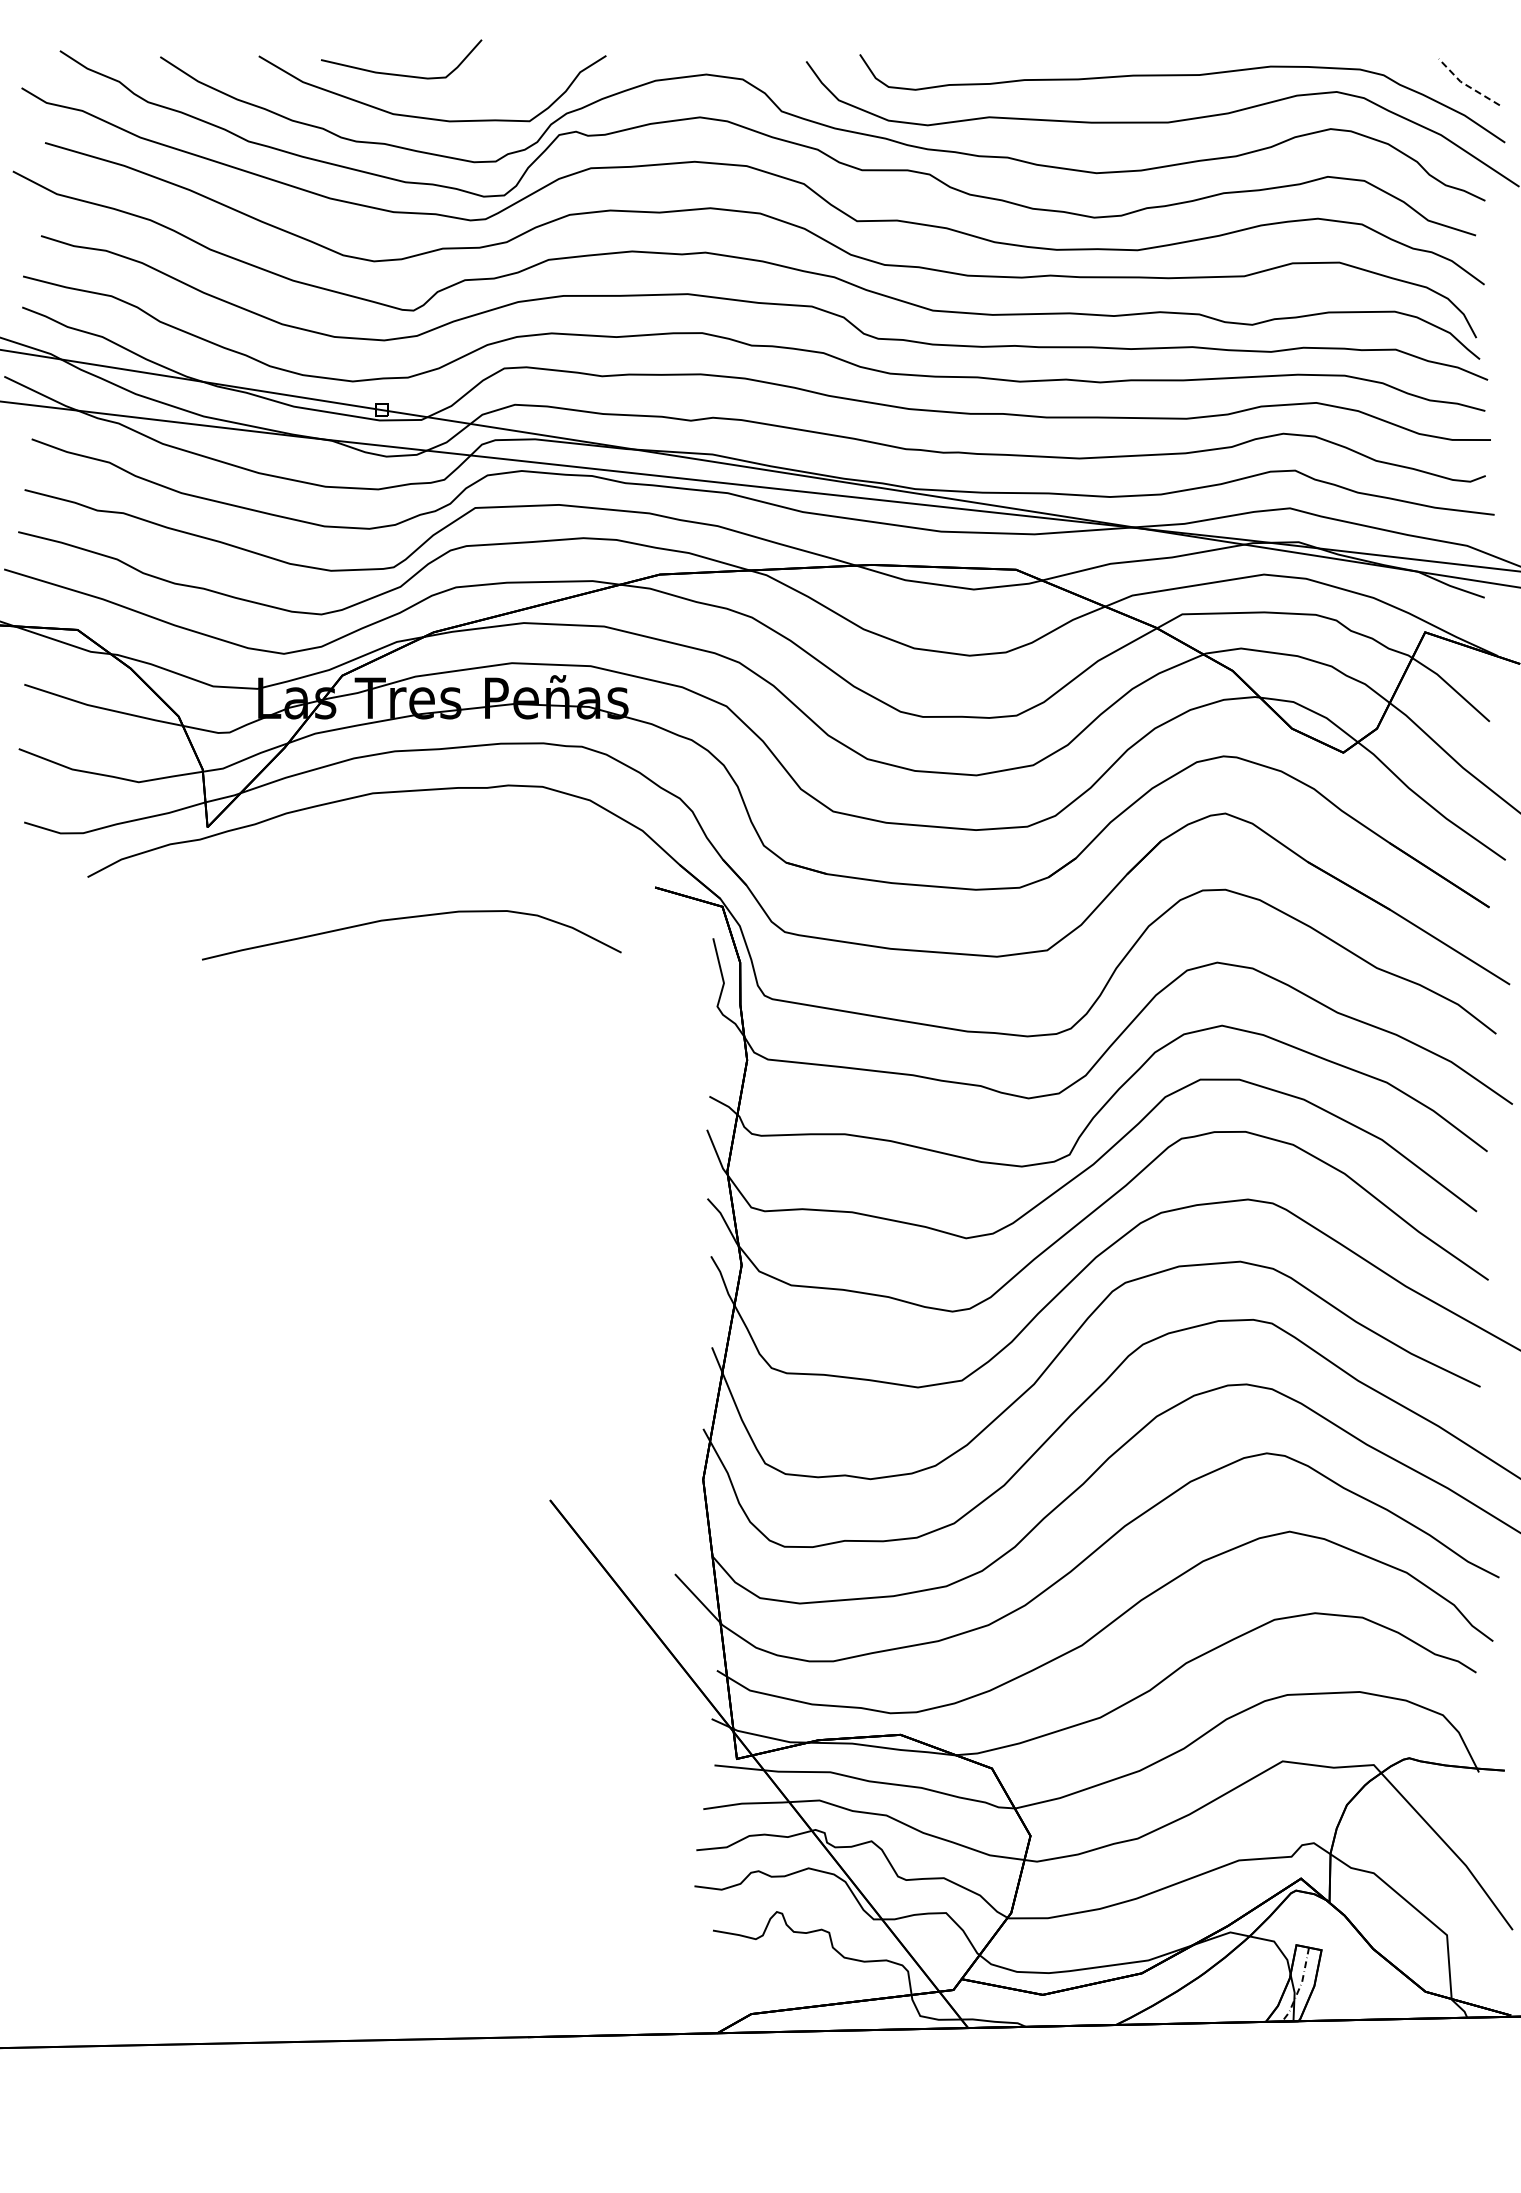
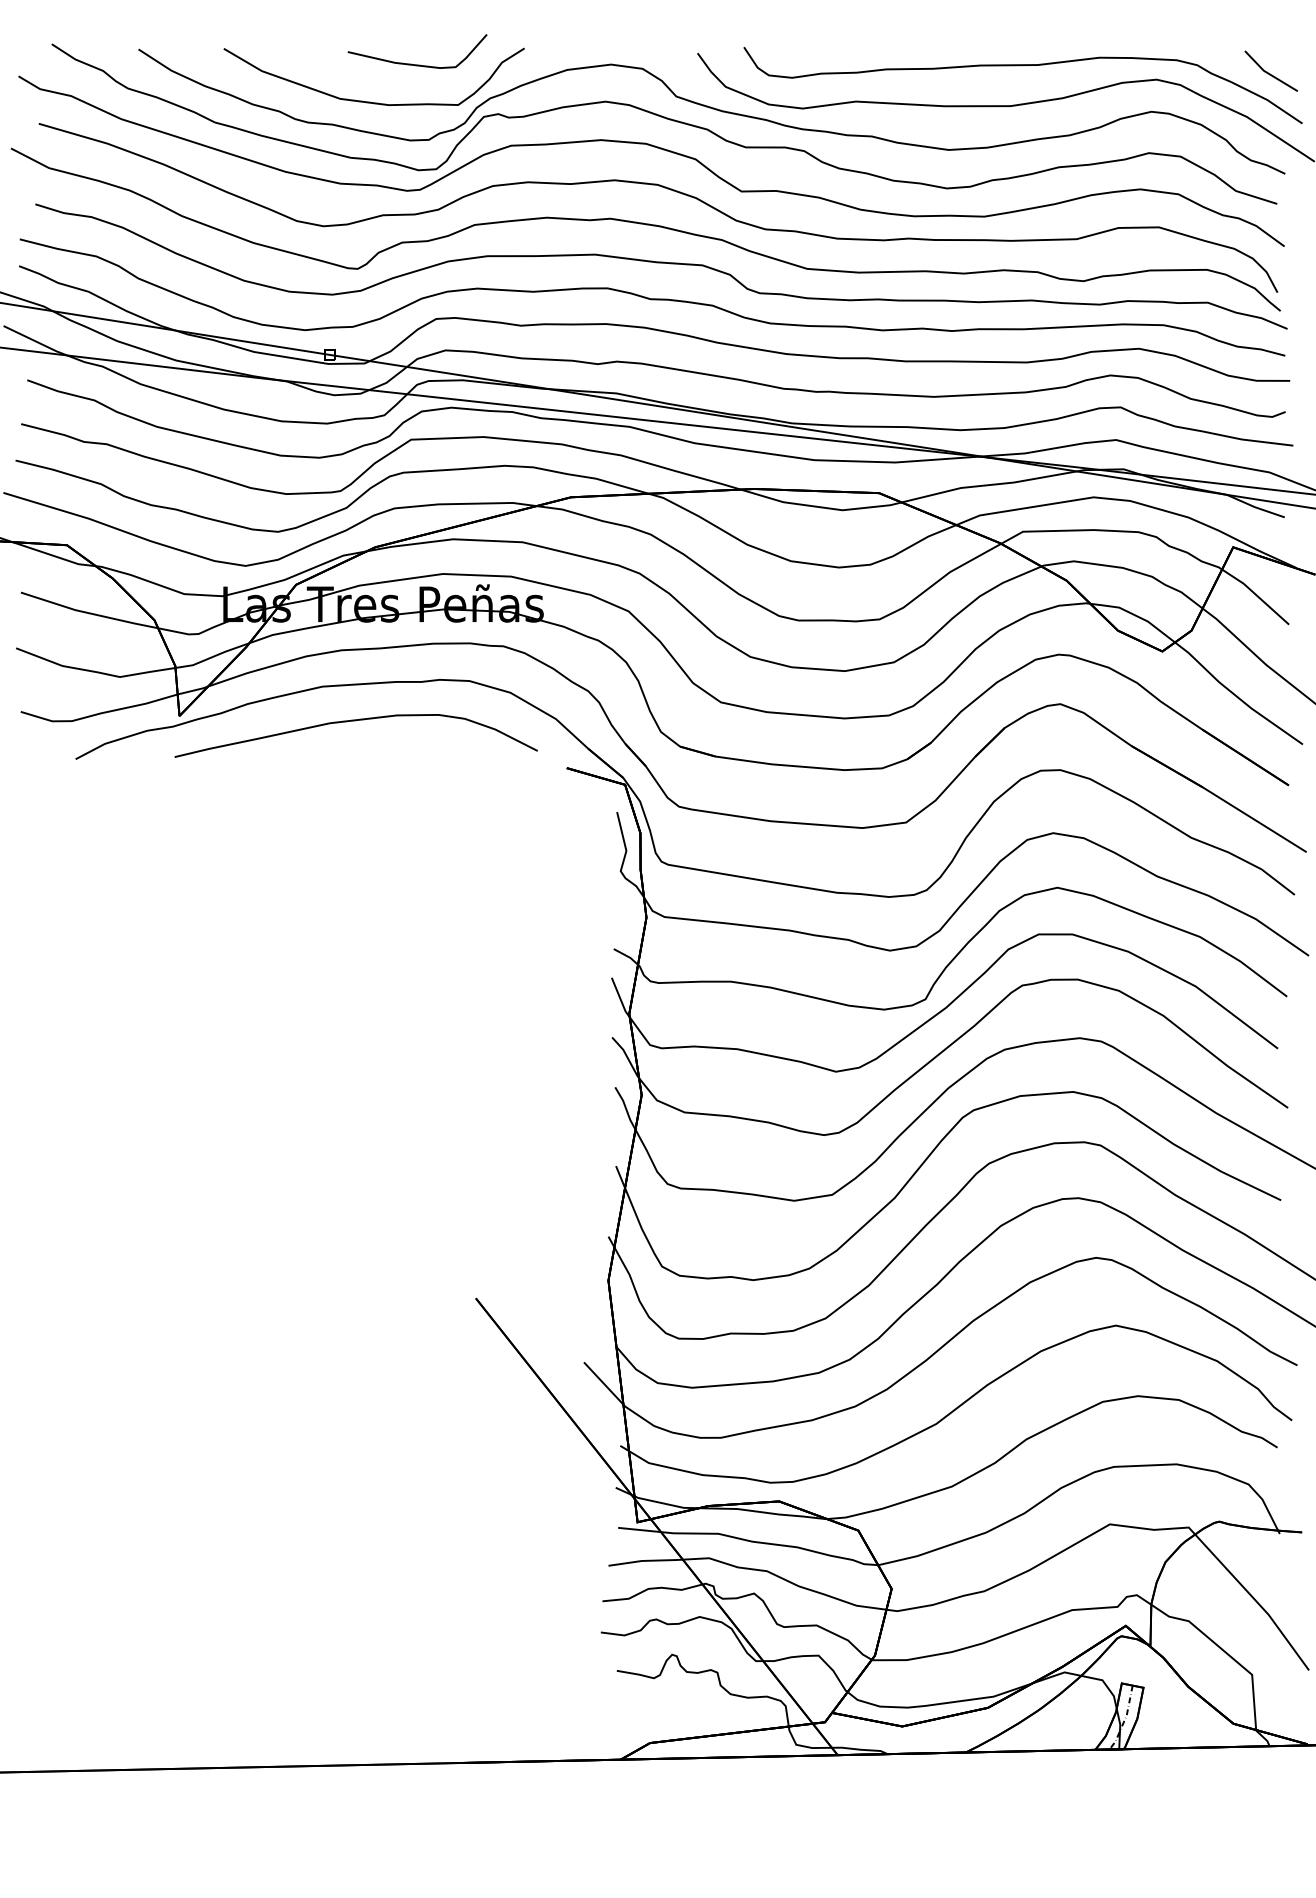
curve: (401, 74) -> (417, 64), moved
line: (1465, 84) -> (1268, 73), dashed -> solid
curve: (410, 918) -> (355, 721), moved

